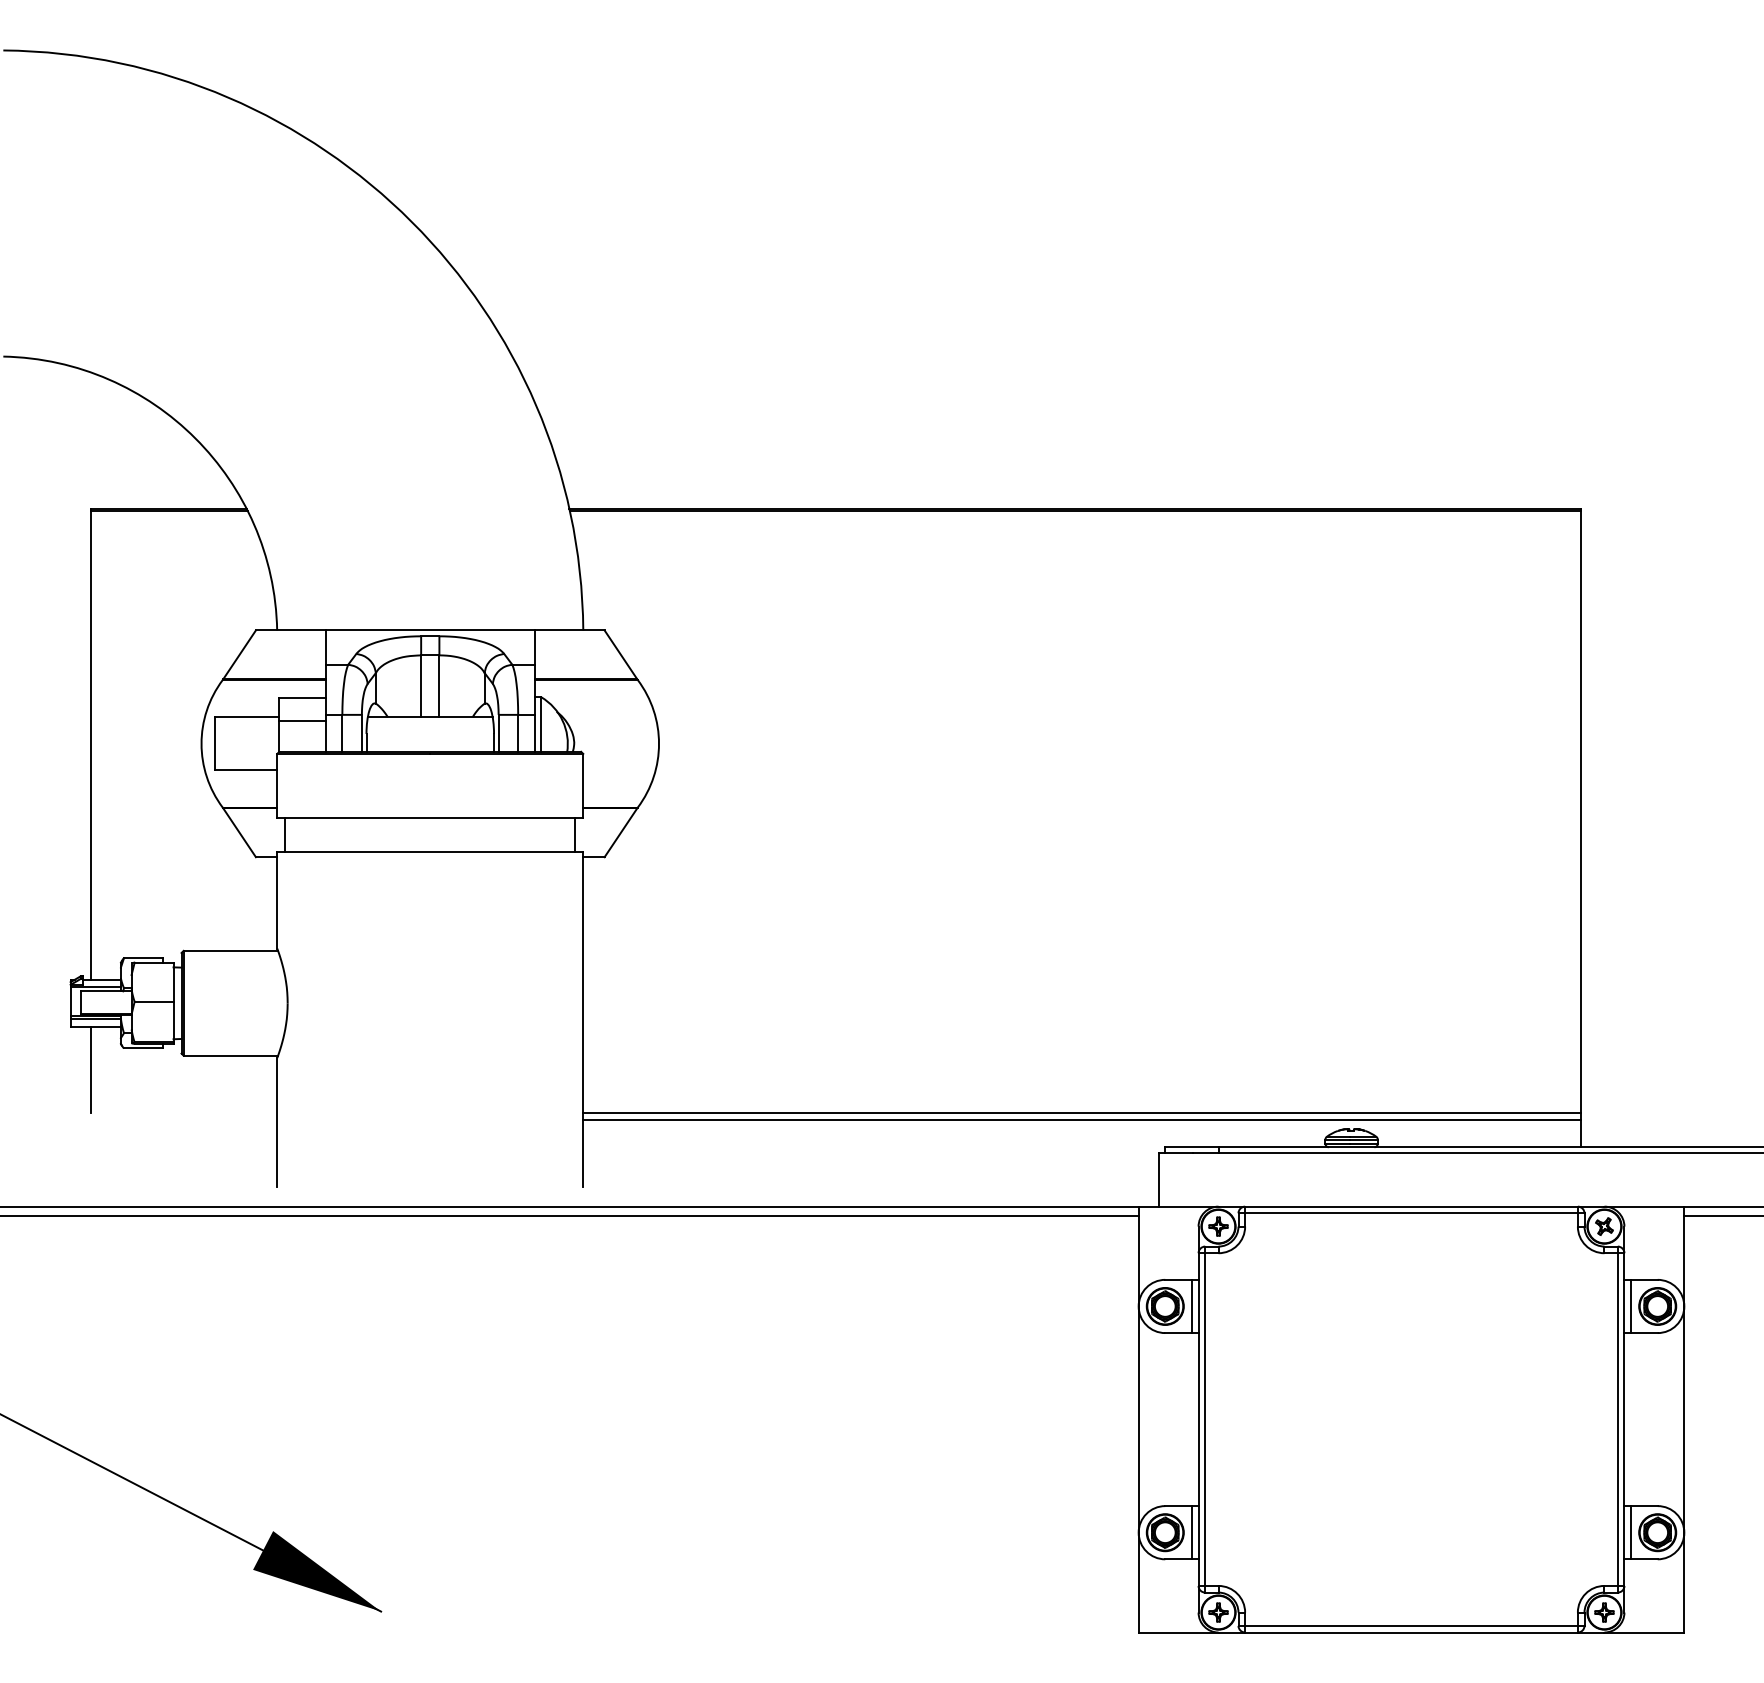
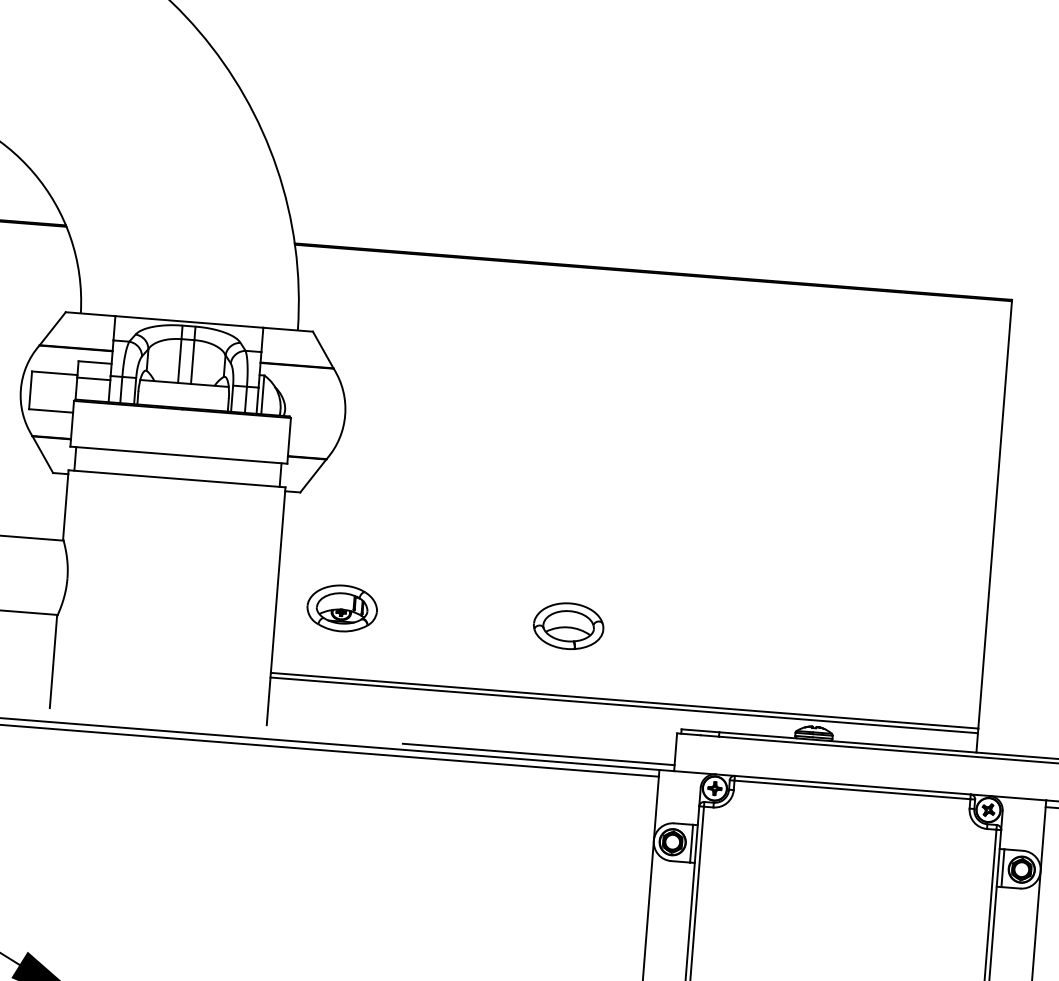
part: (676, 1015) -> (342, 608), added
part: (995, 1015) -> (568, 626), added
line: (967, 1198) -> (538, 754), added

